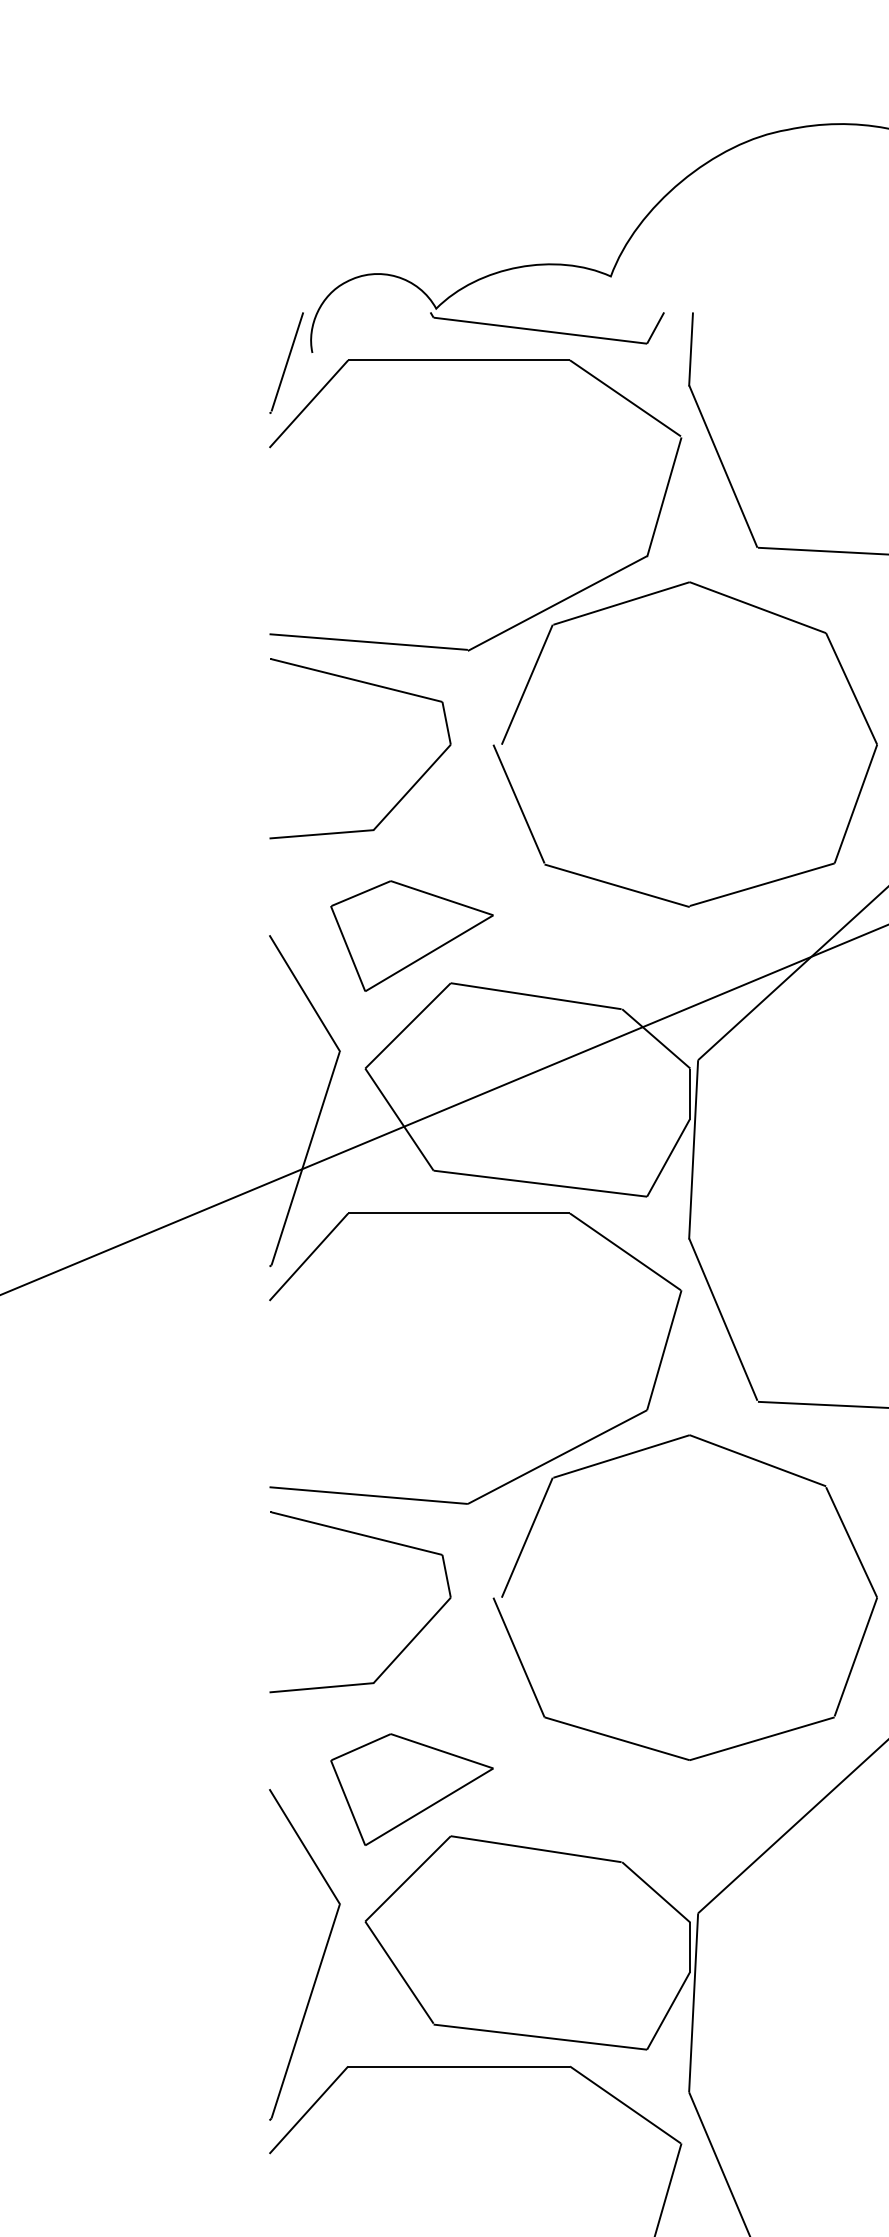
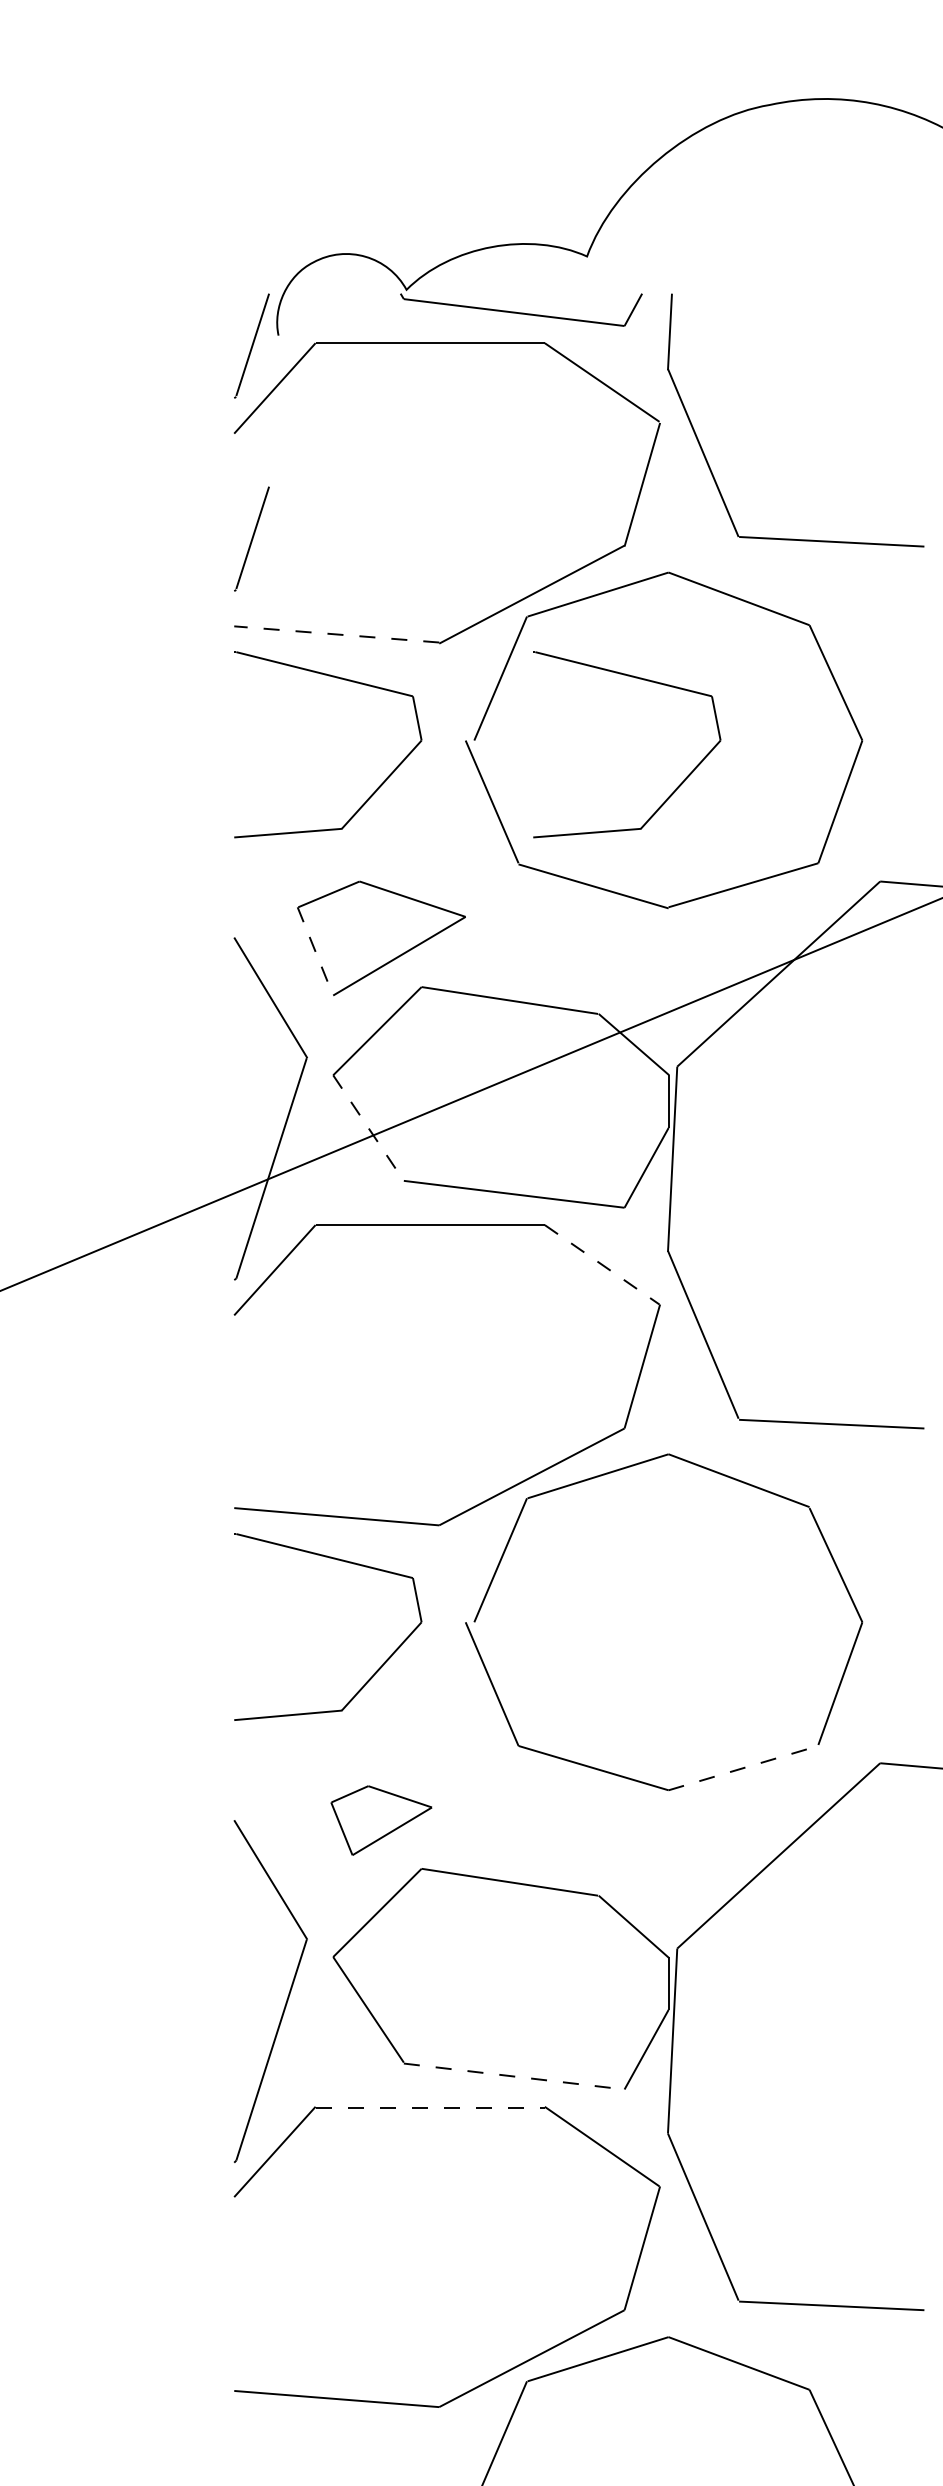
line: (286, 549) -> (251, 538), added
line: (368, 642) -> (336, 634), solid -> dashed
part: (697, 790) -> (676, 787), added
line: (348, 948) -> (315, 951), solid -> dashed
line: (399, 1120) -> (368, 1128), solid -> dashed
line: (625, 1251) -> (602, 1264), solid -> dashed
line: (762, 1738) -> (743, 1767), solid -> dashed
part: (411, 1789) -> (381, 1820), size x0.6
line: (540, 2037) -> (514, 2076), solid -> dashed
line: (459, 2067) -> (430, 2107), solid -> dashed

